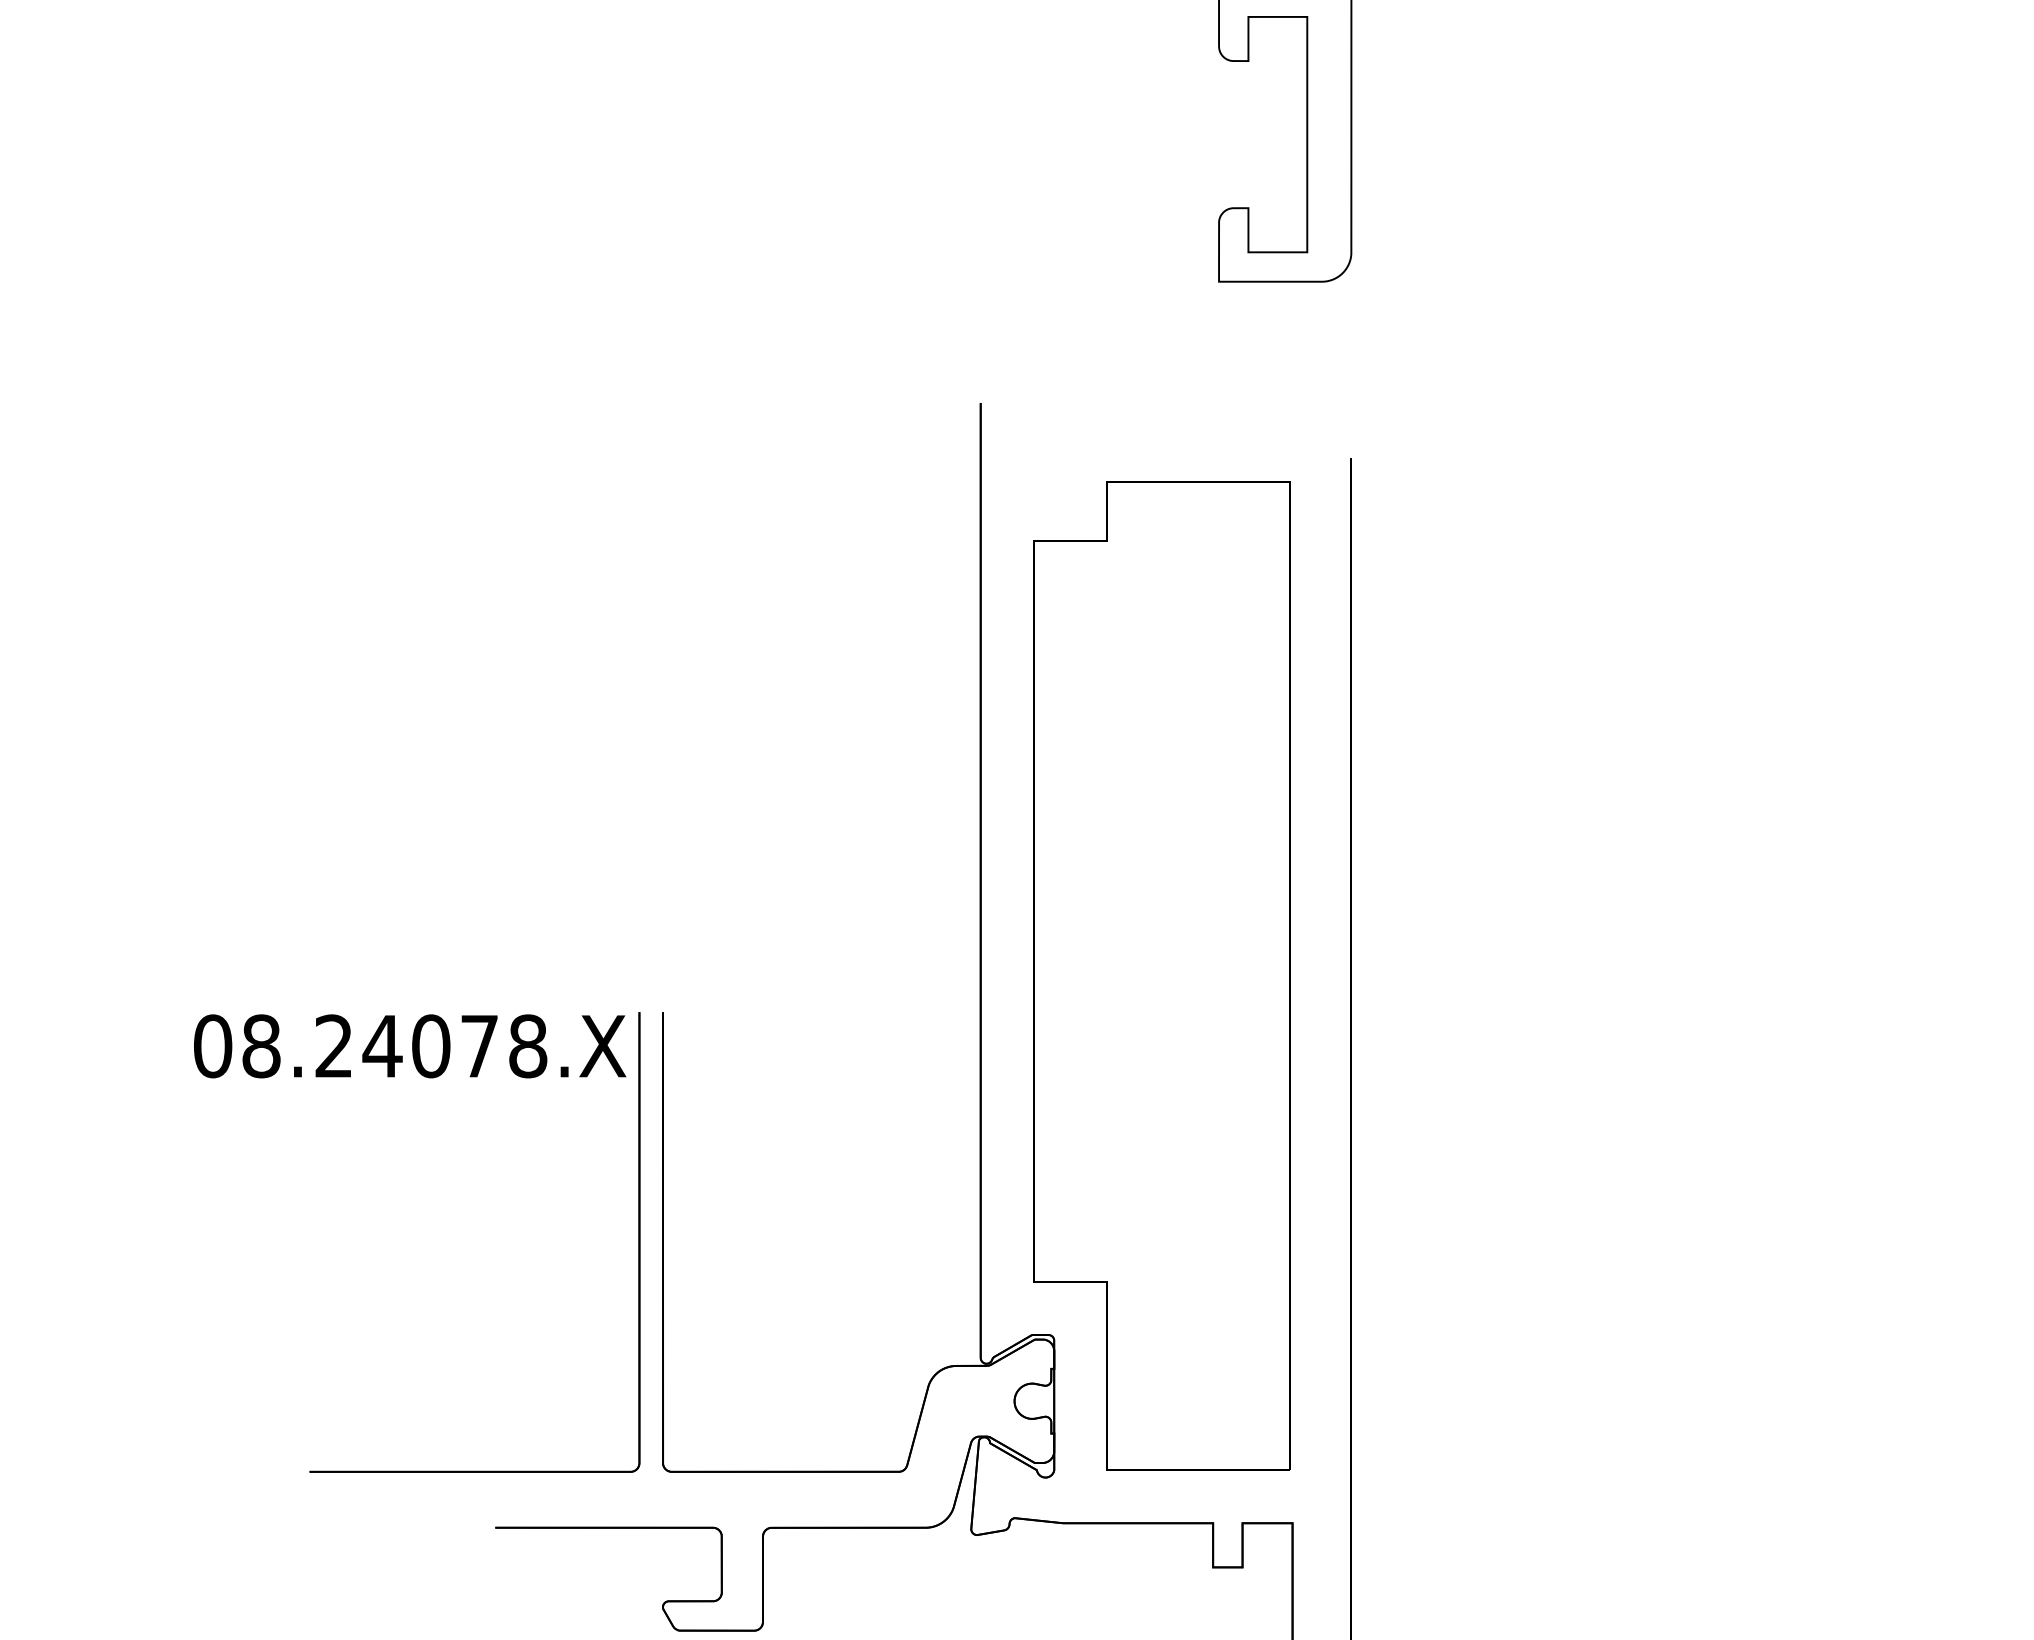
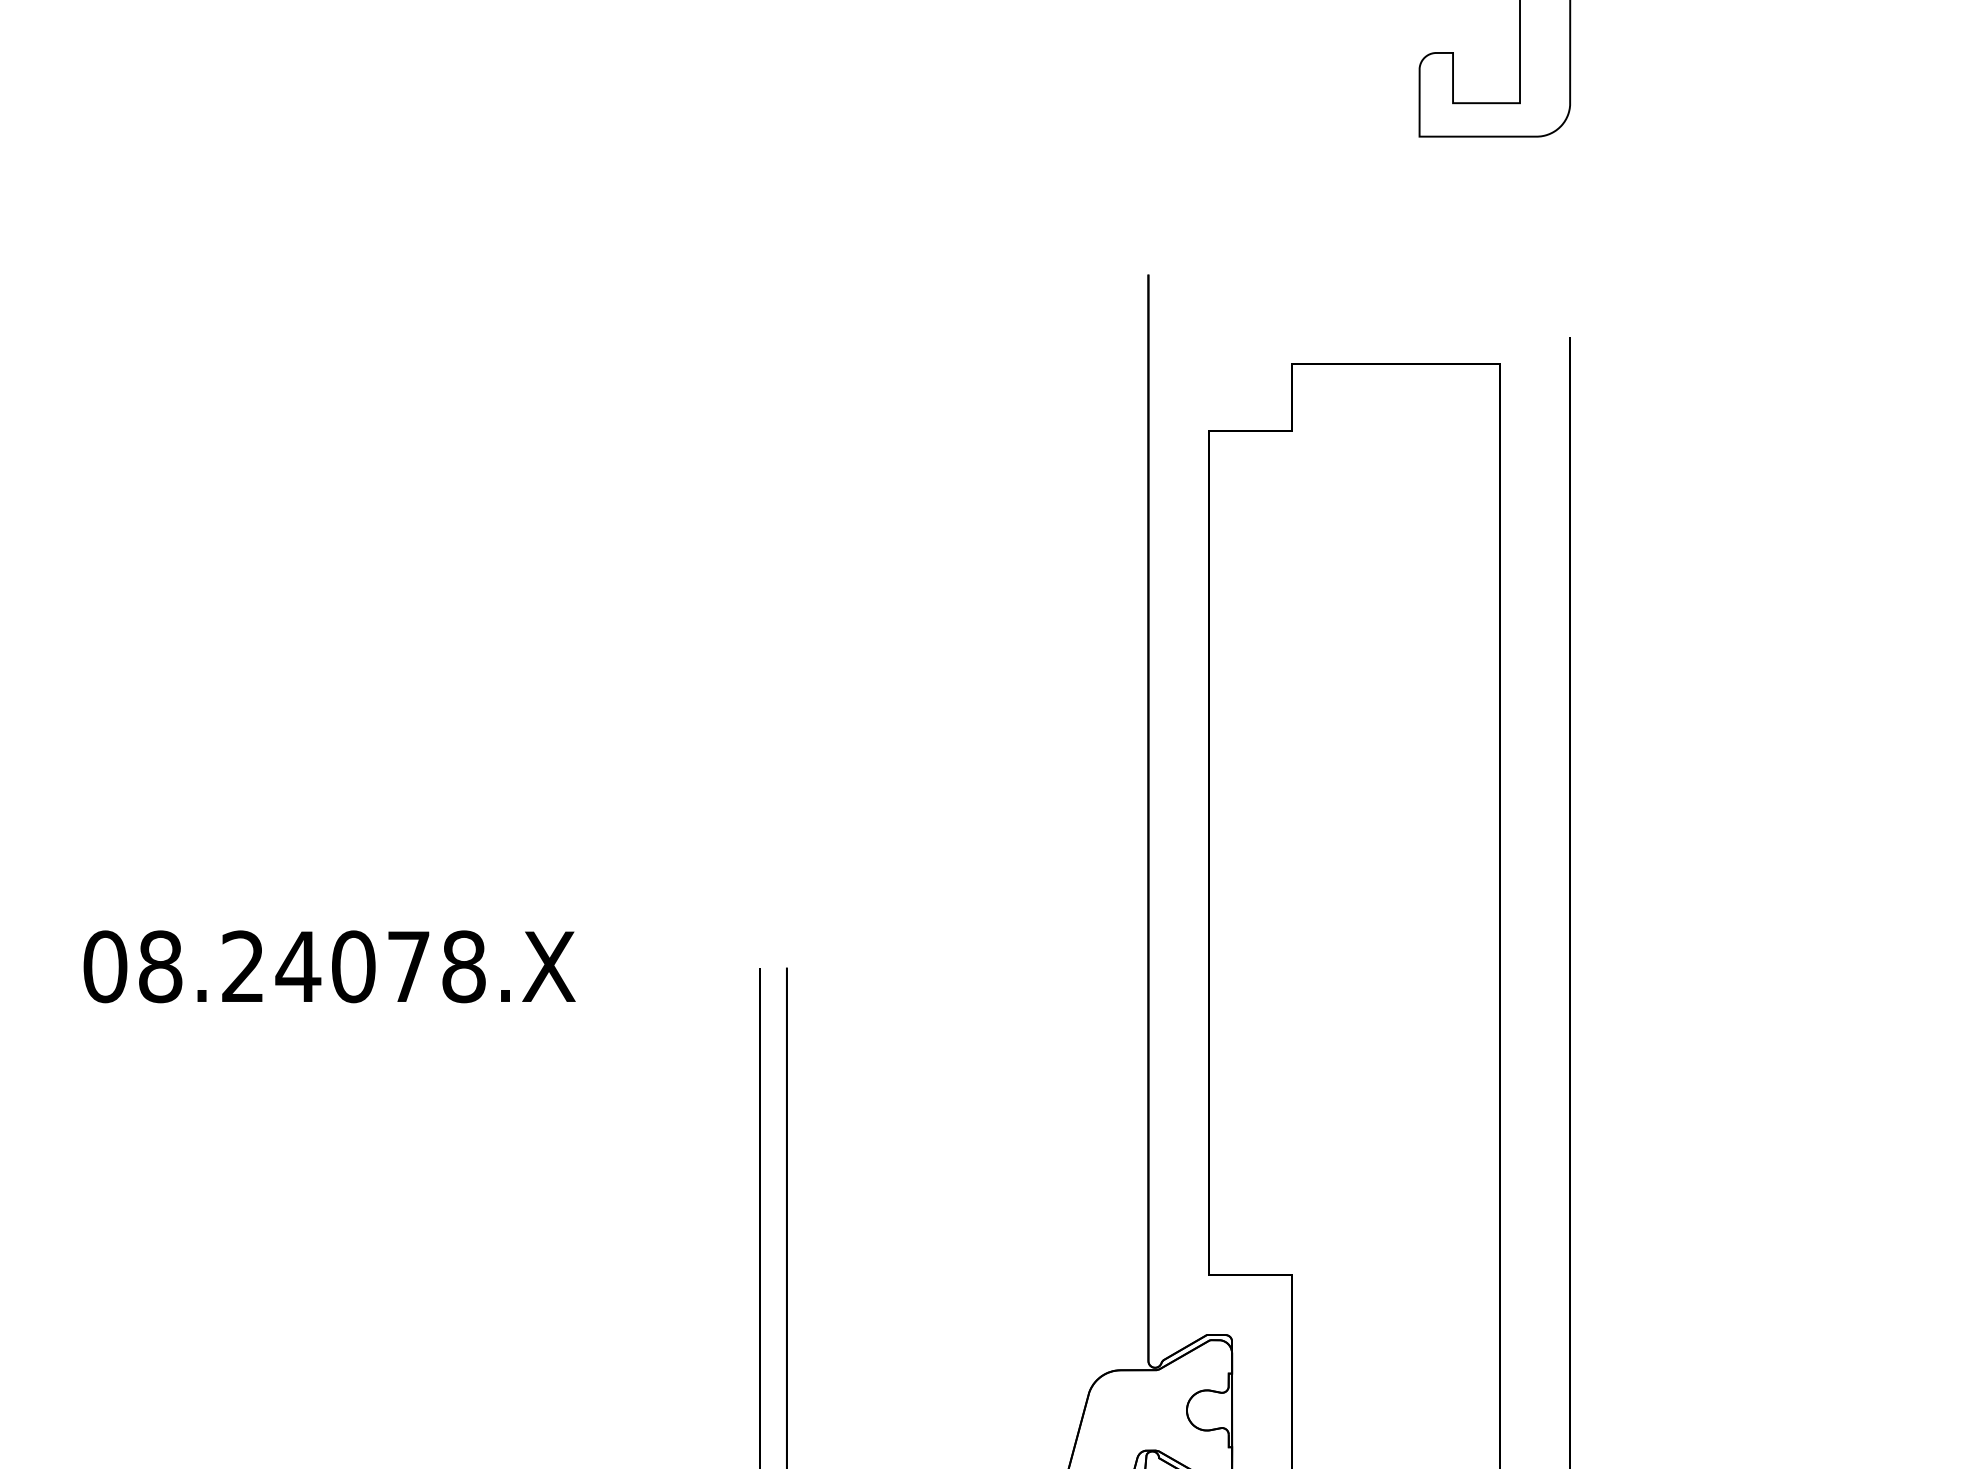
text: (410, 1046) -> (330, 966), moved

